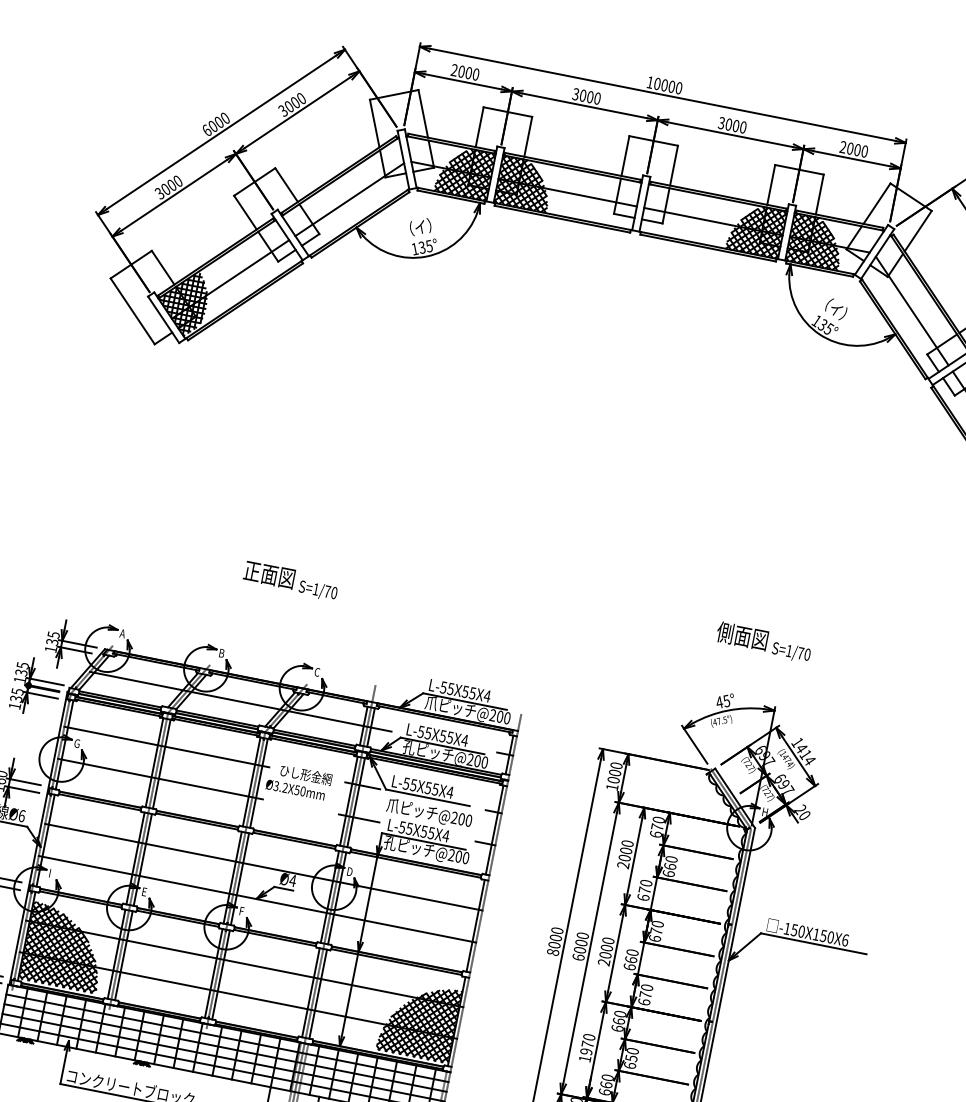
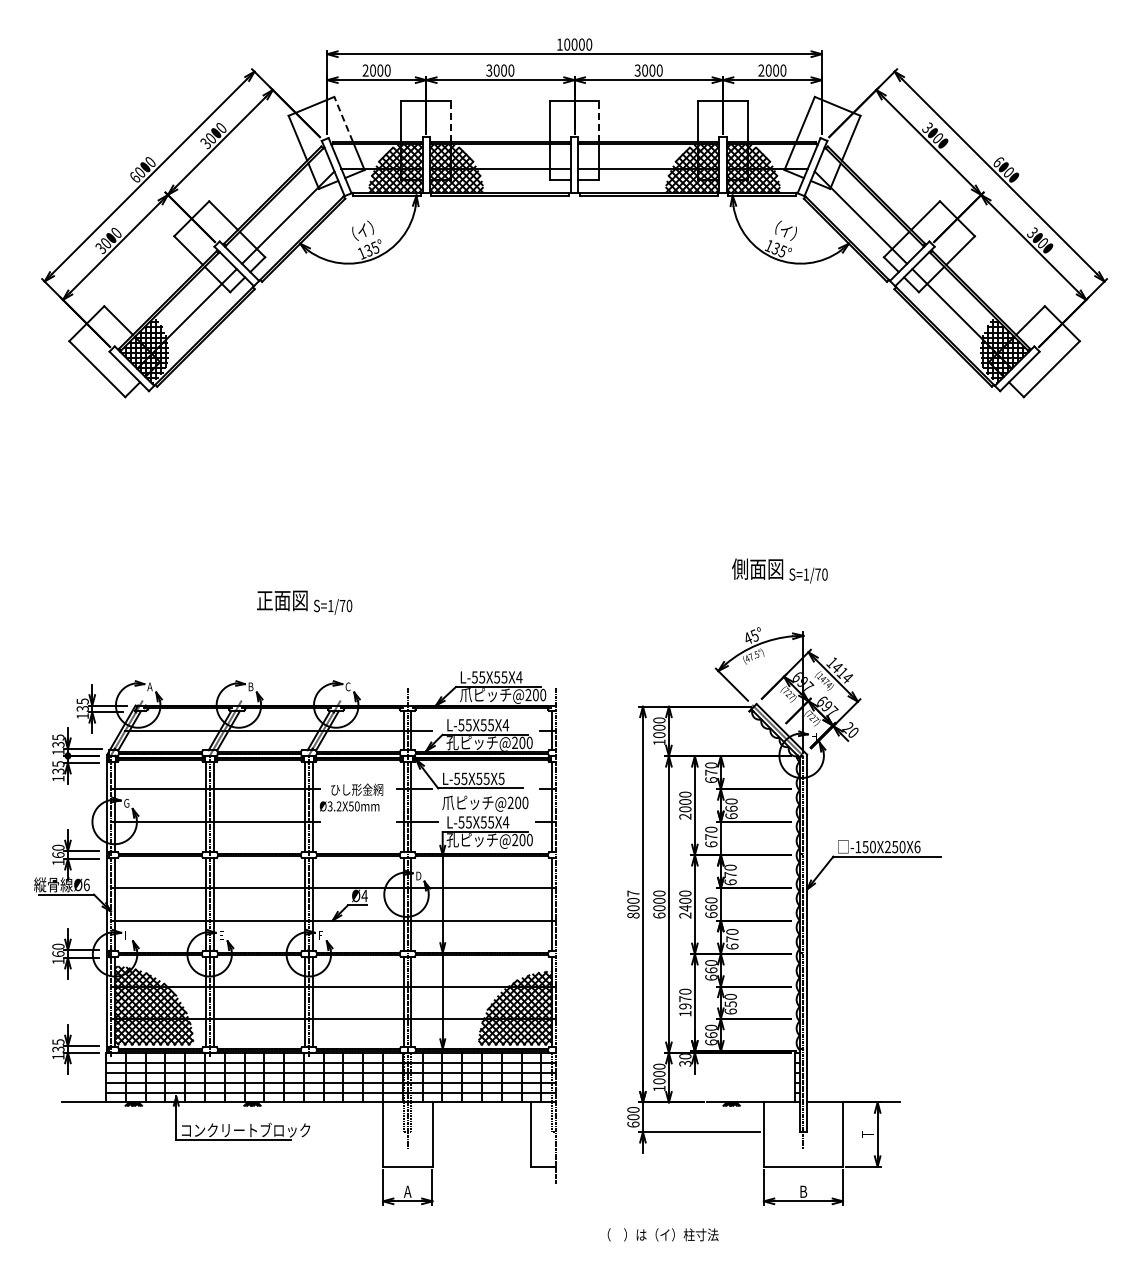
line: (423, 113) -> (343, 118), solid -> dashed
line: (528, 135) -> (450, 120), solid -> dashed
line: (674, 164) -> (599, 120), solid -> dashed
text: (450, 792) -> (501, 778), L-55X55X4 -> L-55X55X5
text: (557, 930) -> (633, 893), 8000 -> 8007
text: (816, 933) -> (887, 846), -150X150X6 -> -150X250X6
text: (605, 955) -> (685, 908), 2000 -> 2400

